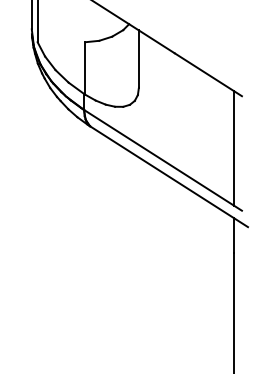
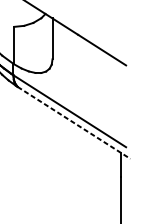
line: (234, 148) -> (120, 102), removed
line: (169, 176) -> (74, 122), solid -> dashed

